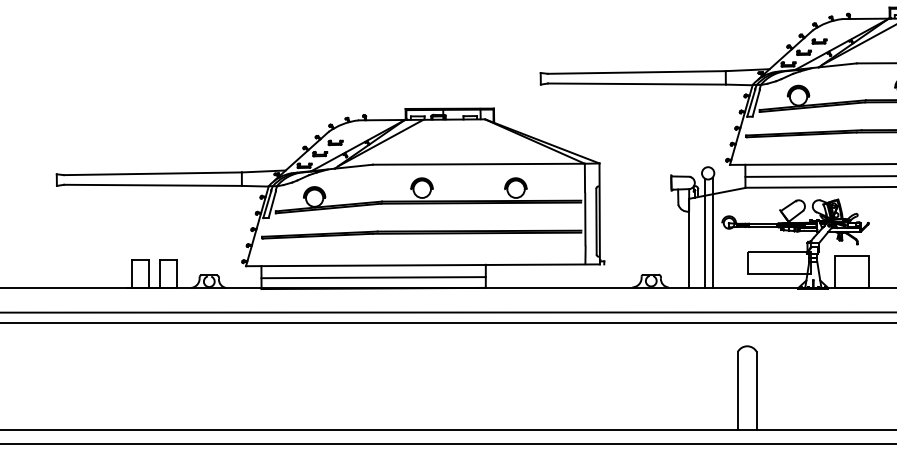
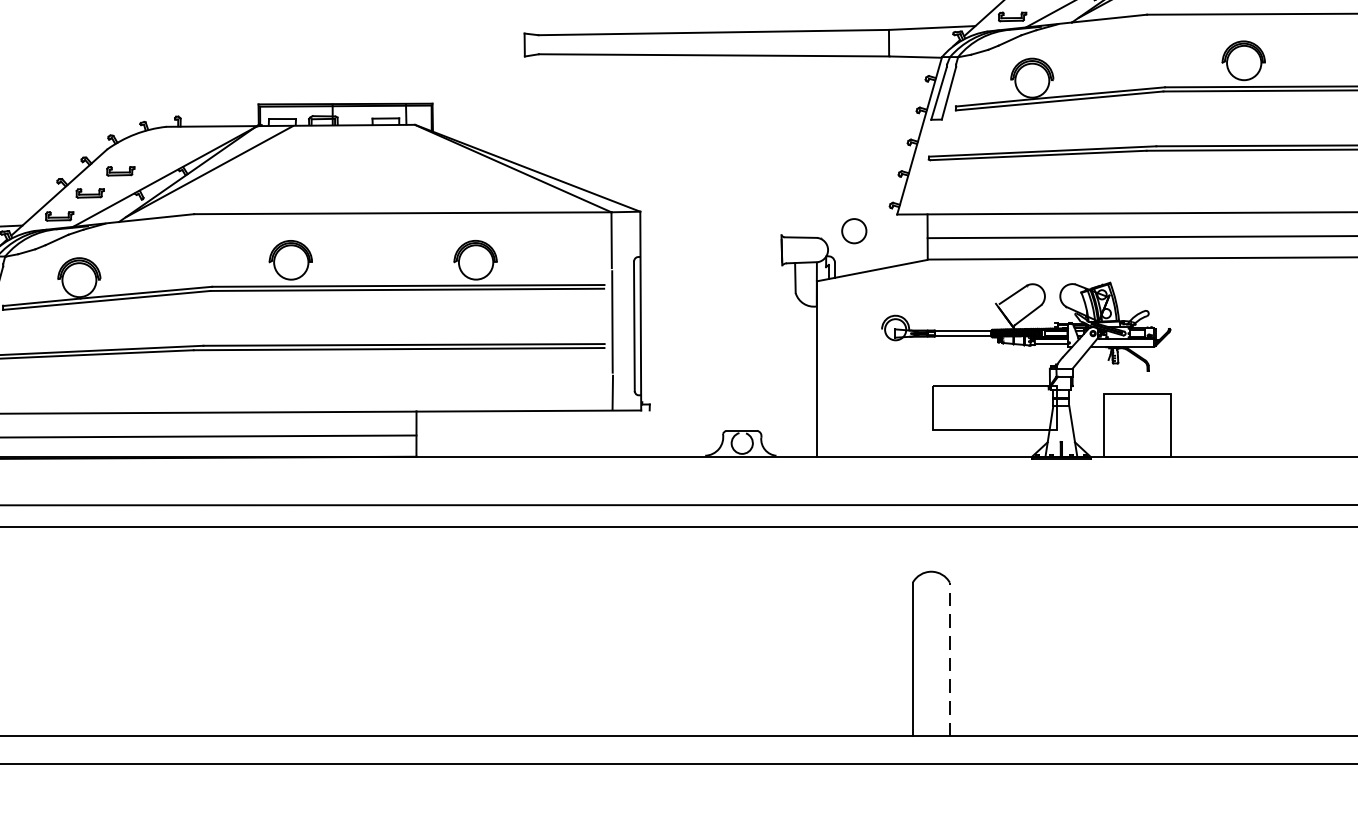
line: (704, 232) -> (847, 347), removed
line: (712, 232) -> (862, 347), removed
line: (756, 390) -> (949, 658), solid -> dashed

